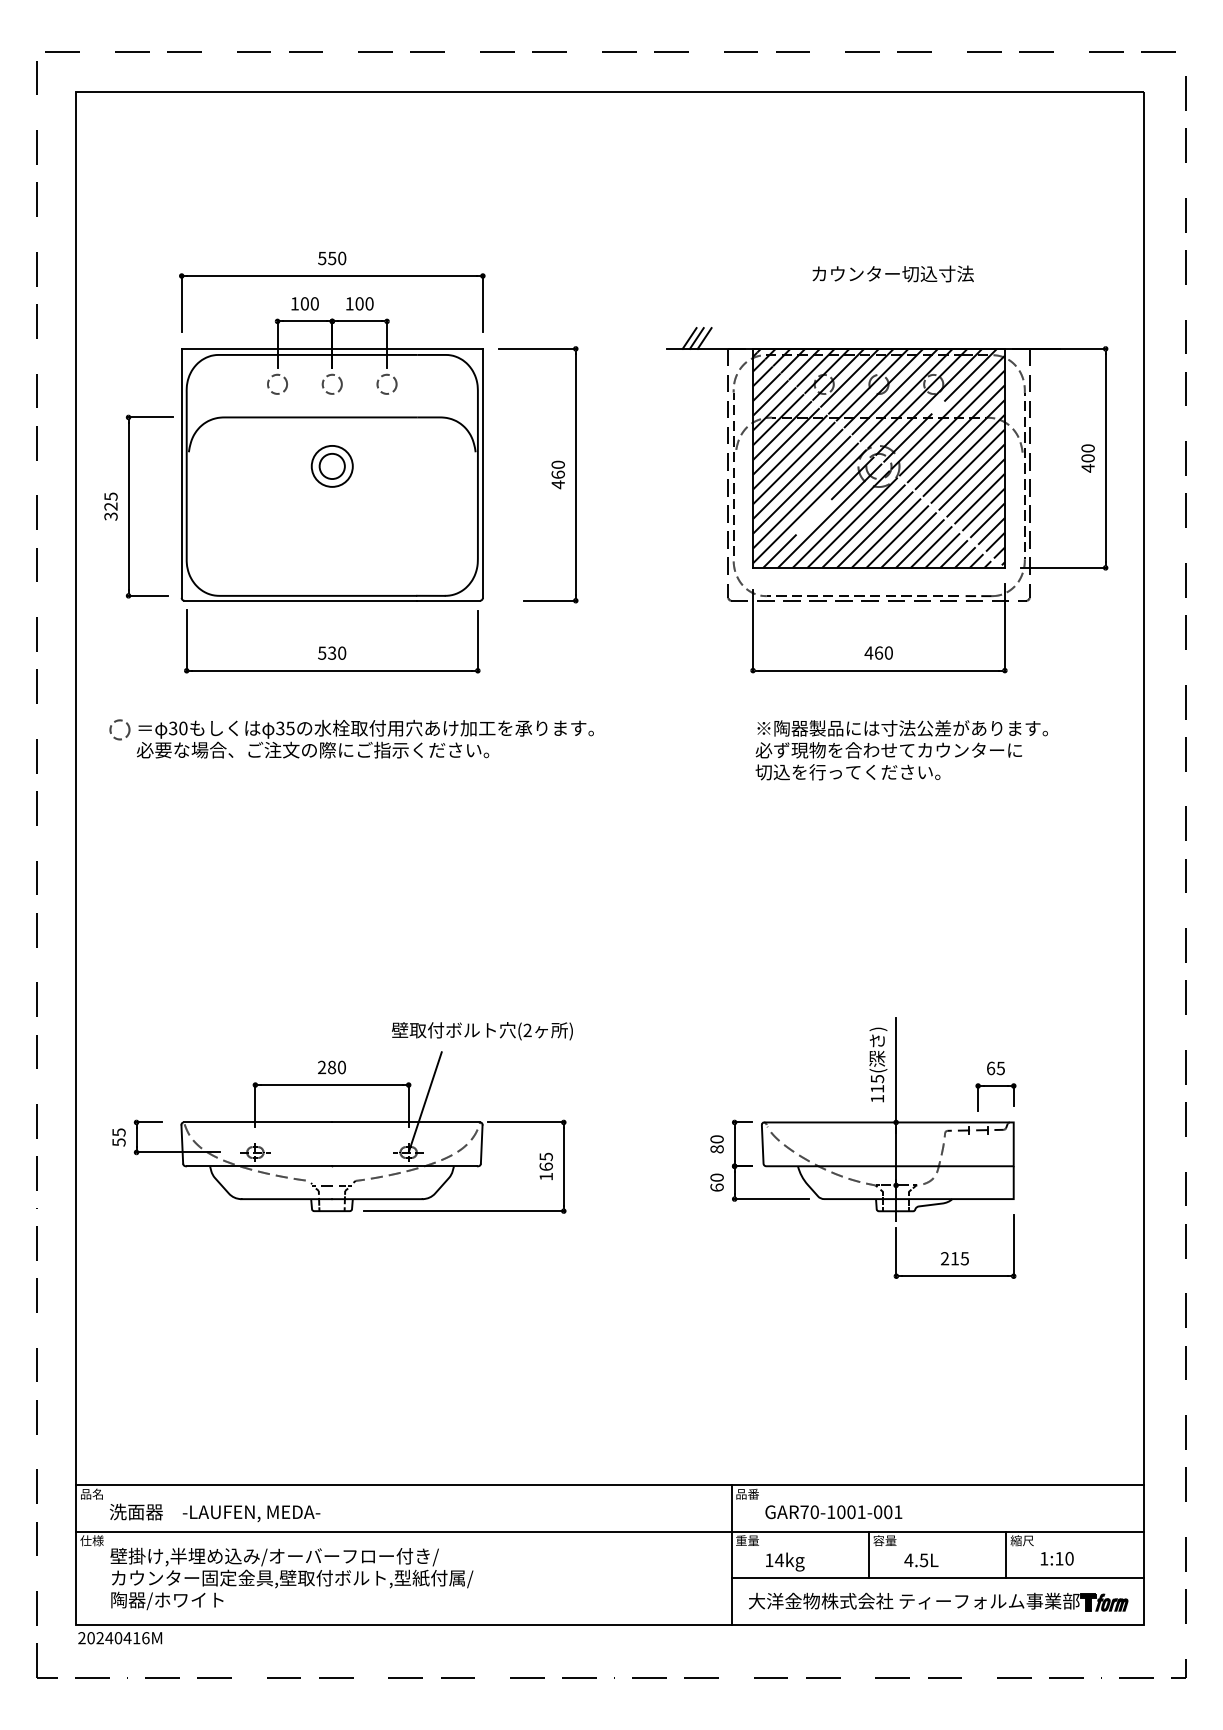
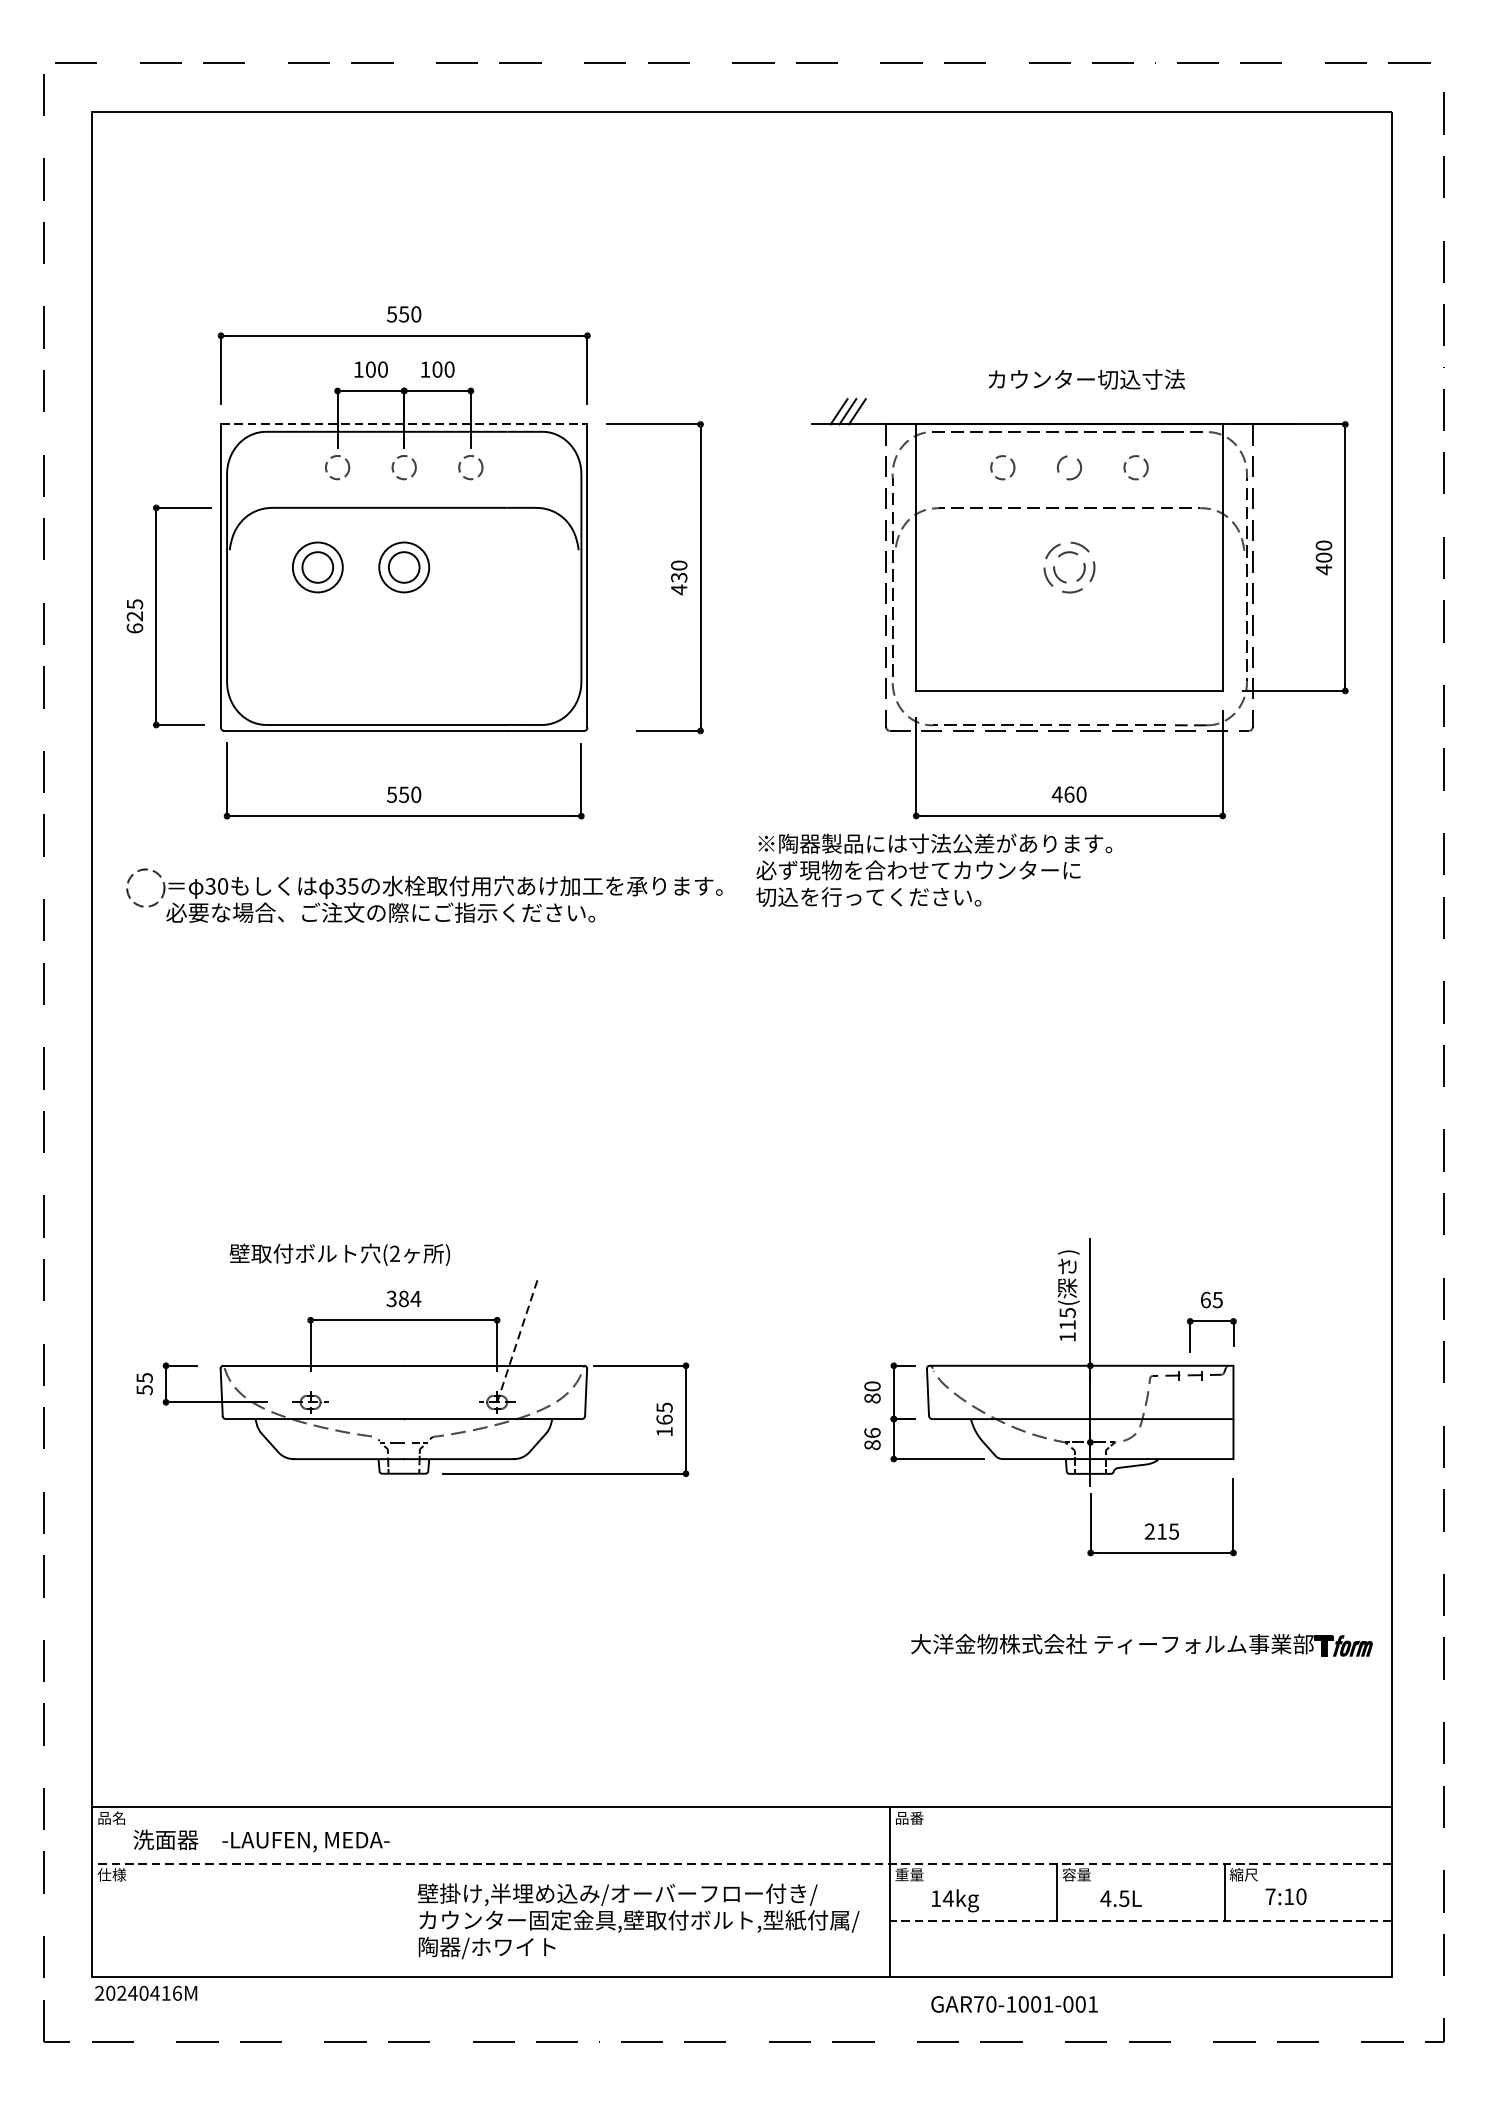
text: (892, 273) -> (1085, 378), moved
line: (332, 348) -> (404, 423), solid -> dashed
hatch: (878, 458) -> (1068, 557), removed
part: (260, 466) -> (316, 567), added
text: (557, 474) -> (678, 577), 460 -> 430
text: (110, 516) -> (134, 628), 325 -> 625
text: (332, 652) -> (404, 793), 530 -> 550
circle: (119, 729) -> (145, 887), size x1.6
text: (901, 750) -> (933, 870), moved
text: (482, 1031) -> (339, 1255), moved
text: (331, 1067) -> (403, 1298), 280 -> 384
line: (425, 1102) -> (517, 1341), solid -> dashed
text: (716, 1182) -> (871, 1438), 60 -> 86
text: (833, 1512) -> (1014, 2004), moved
line: (609, 1531) -> (741, 1863), solid -> dashed
text: (1044, 1558) -> (1270, 1896), 1:10 -> 7:10
text: (291, 1578) -> (638, 1920), moved
line: (937, 1578) -> (1140, 1920), solid -> dashed
part: (938, 1601) -> (1141, 1644), moved

